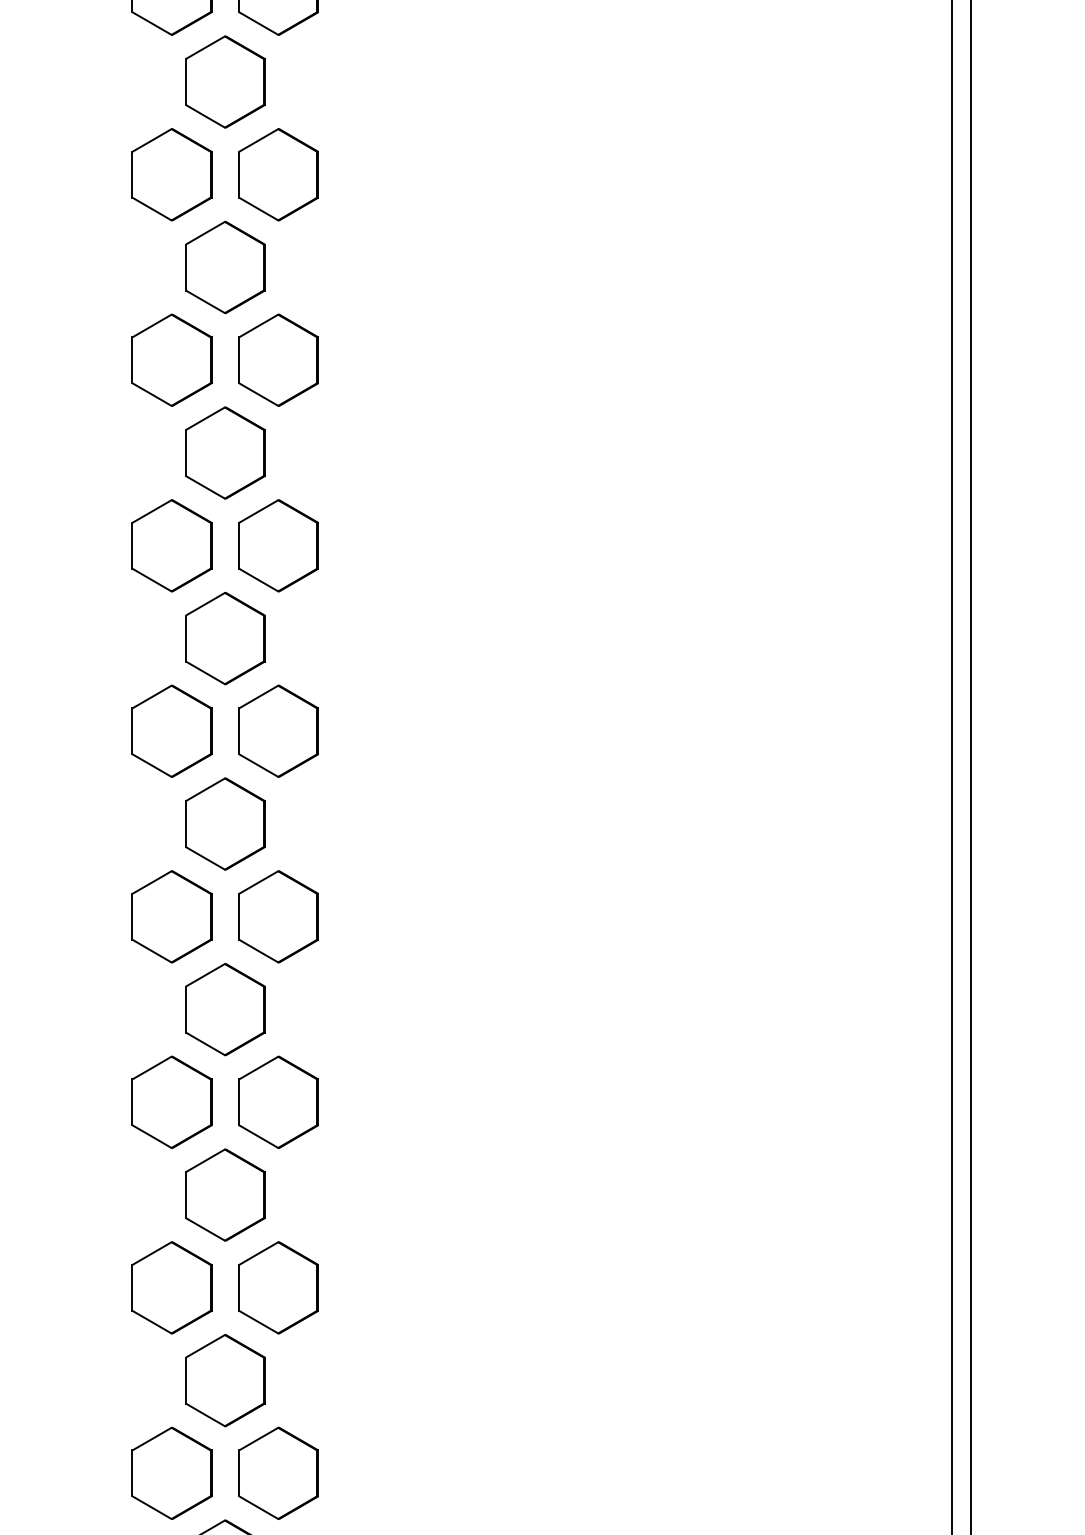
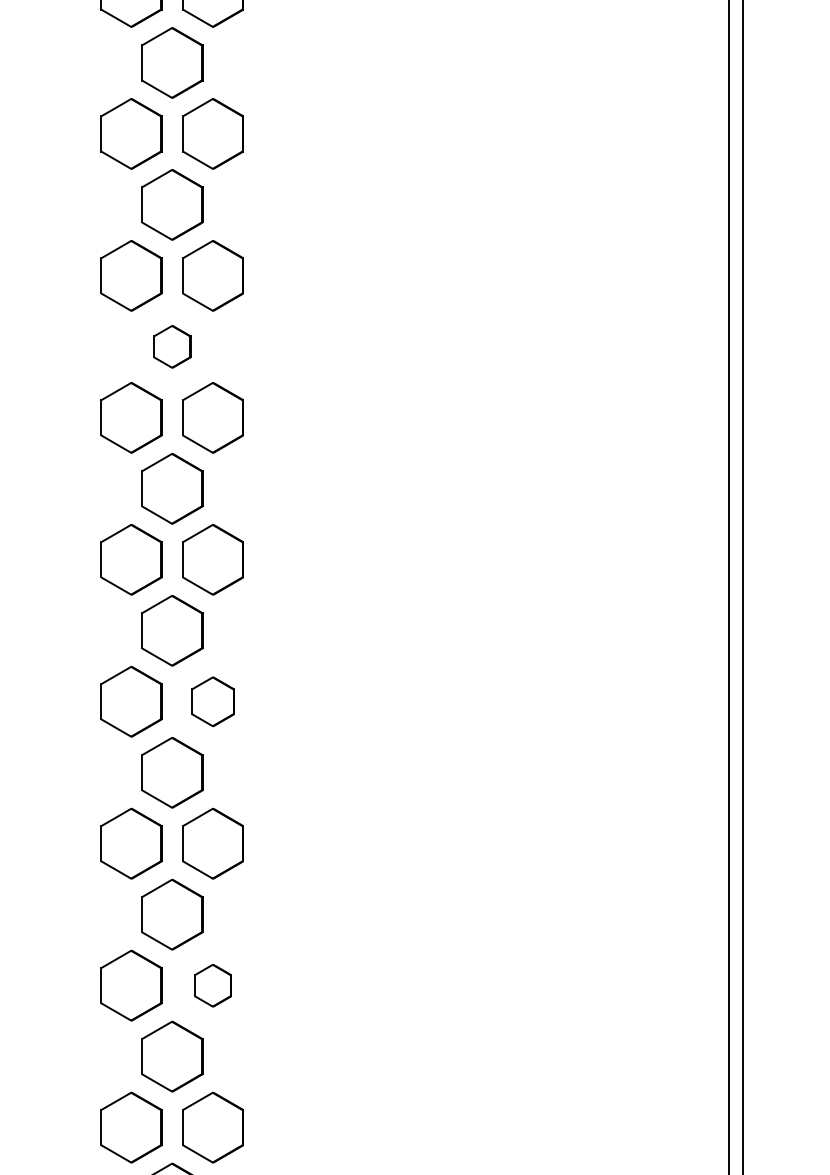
part: (225, 452) -> (172, 346), size x0.6
part: (278, 916) -> (212, 701), size x0.7
part: (278, 1287) -> (212, 985), size x0.6

